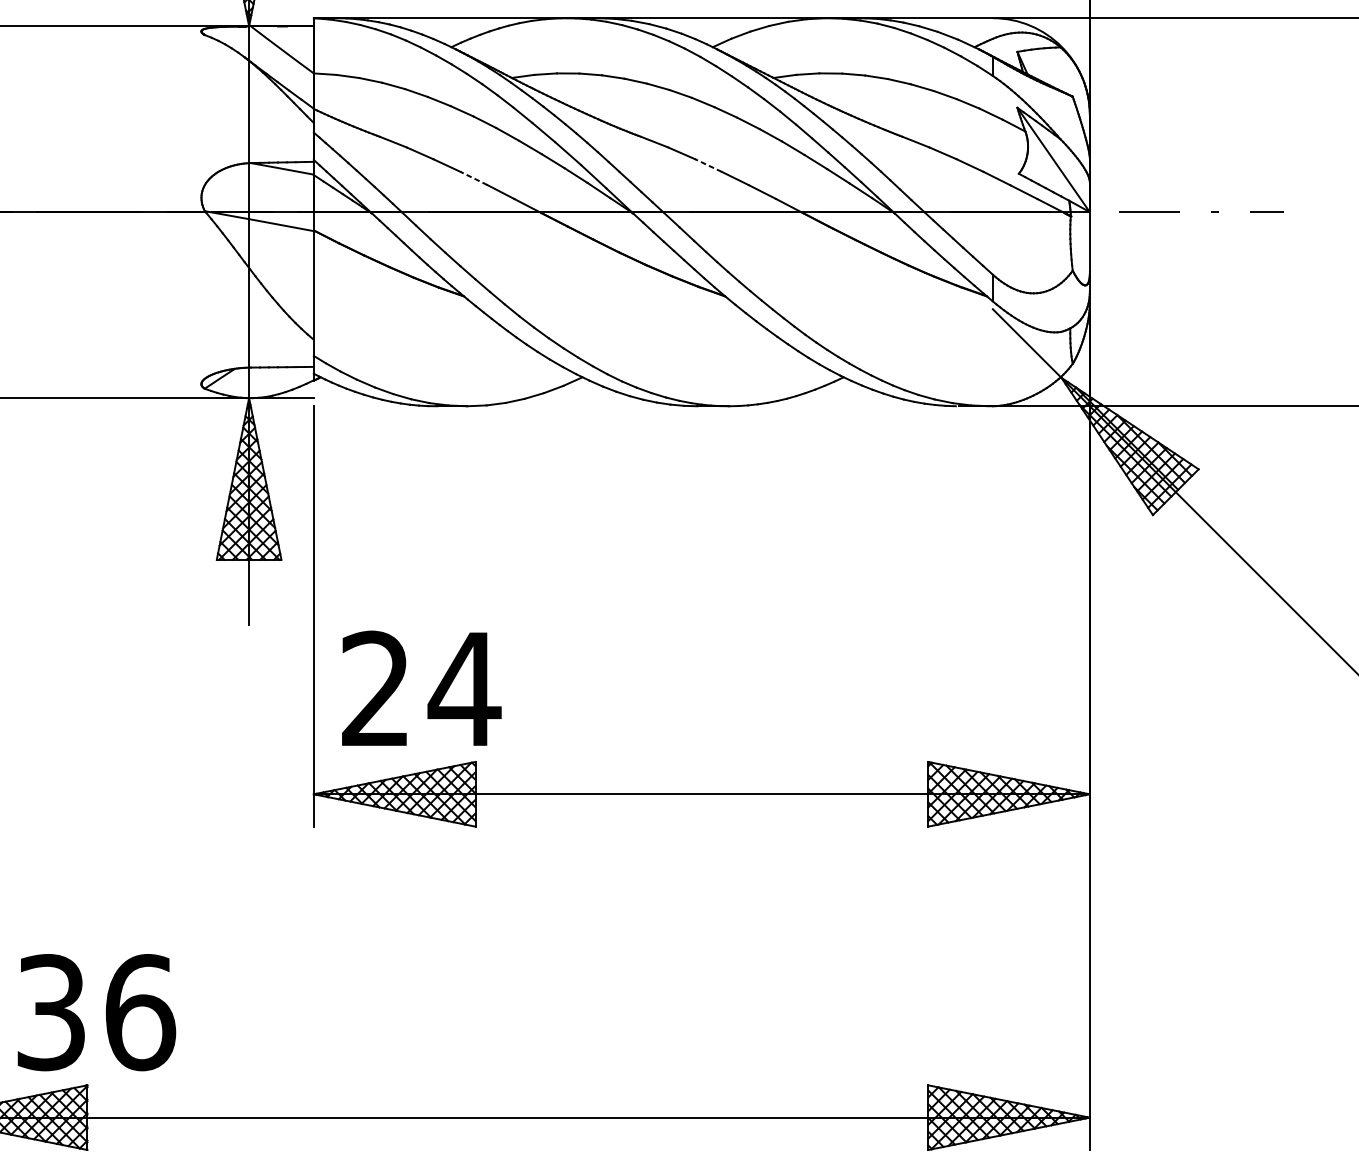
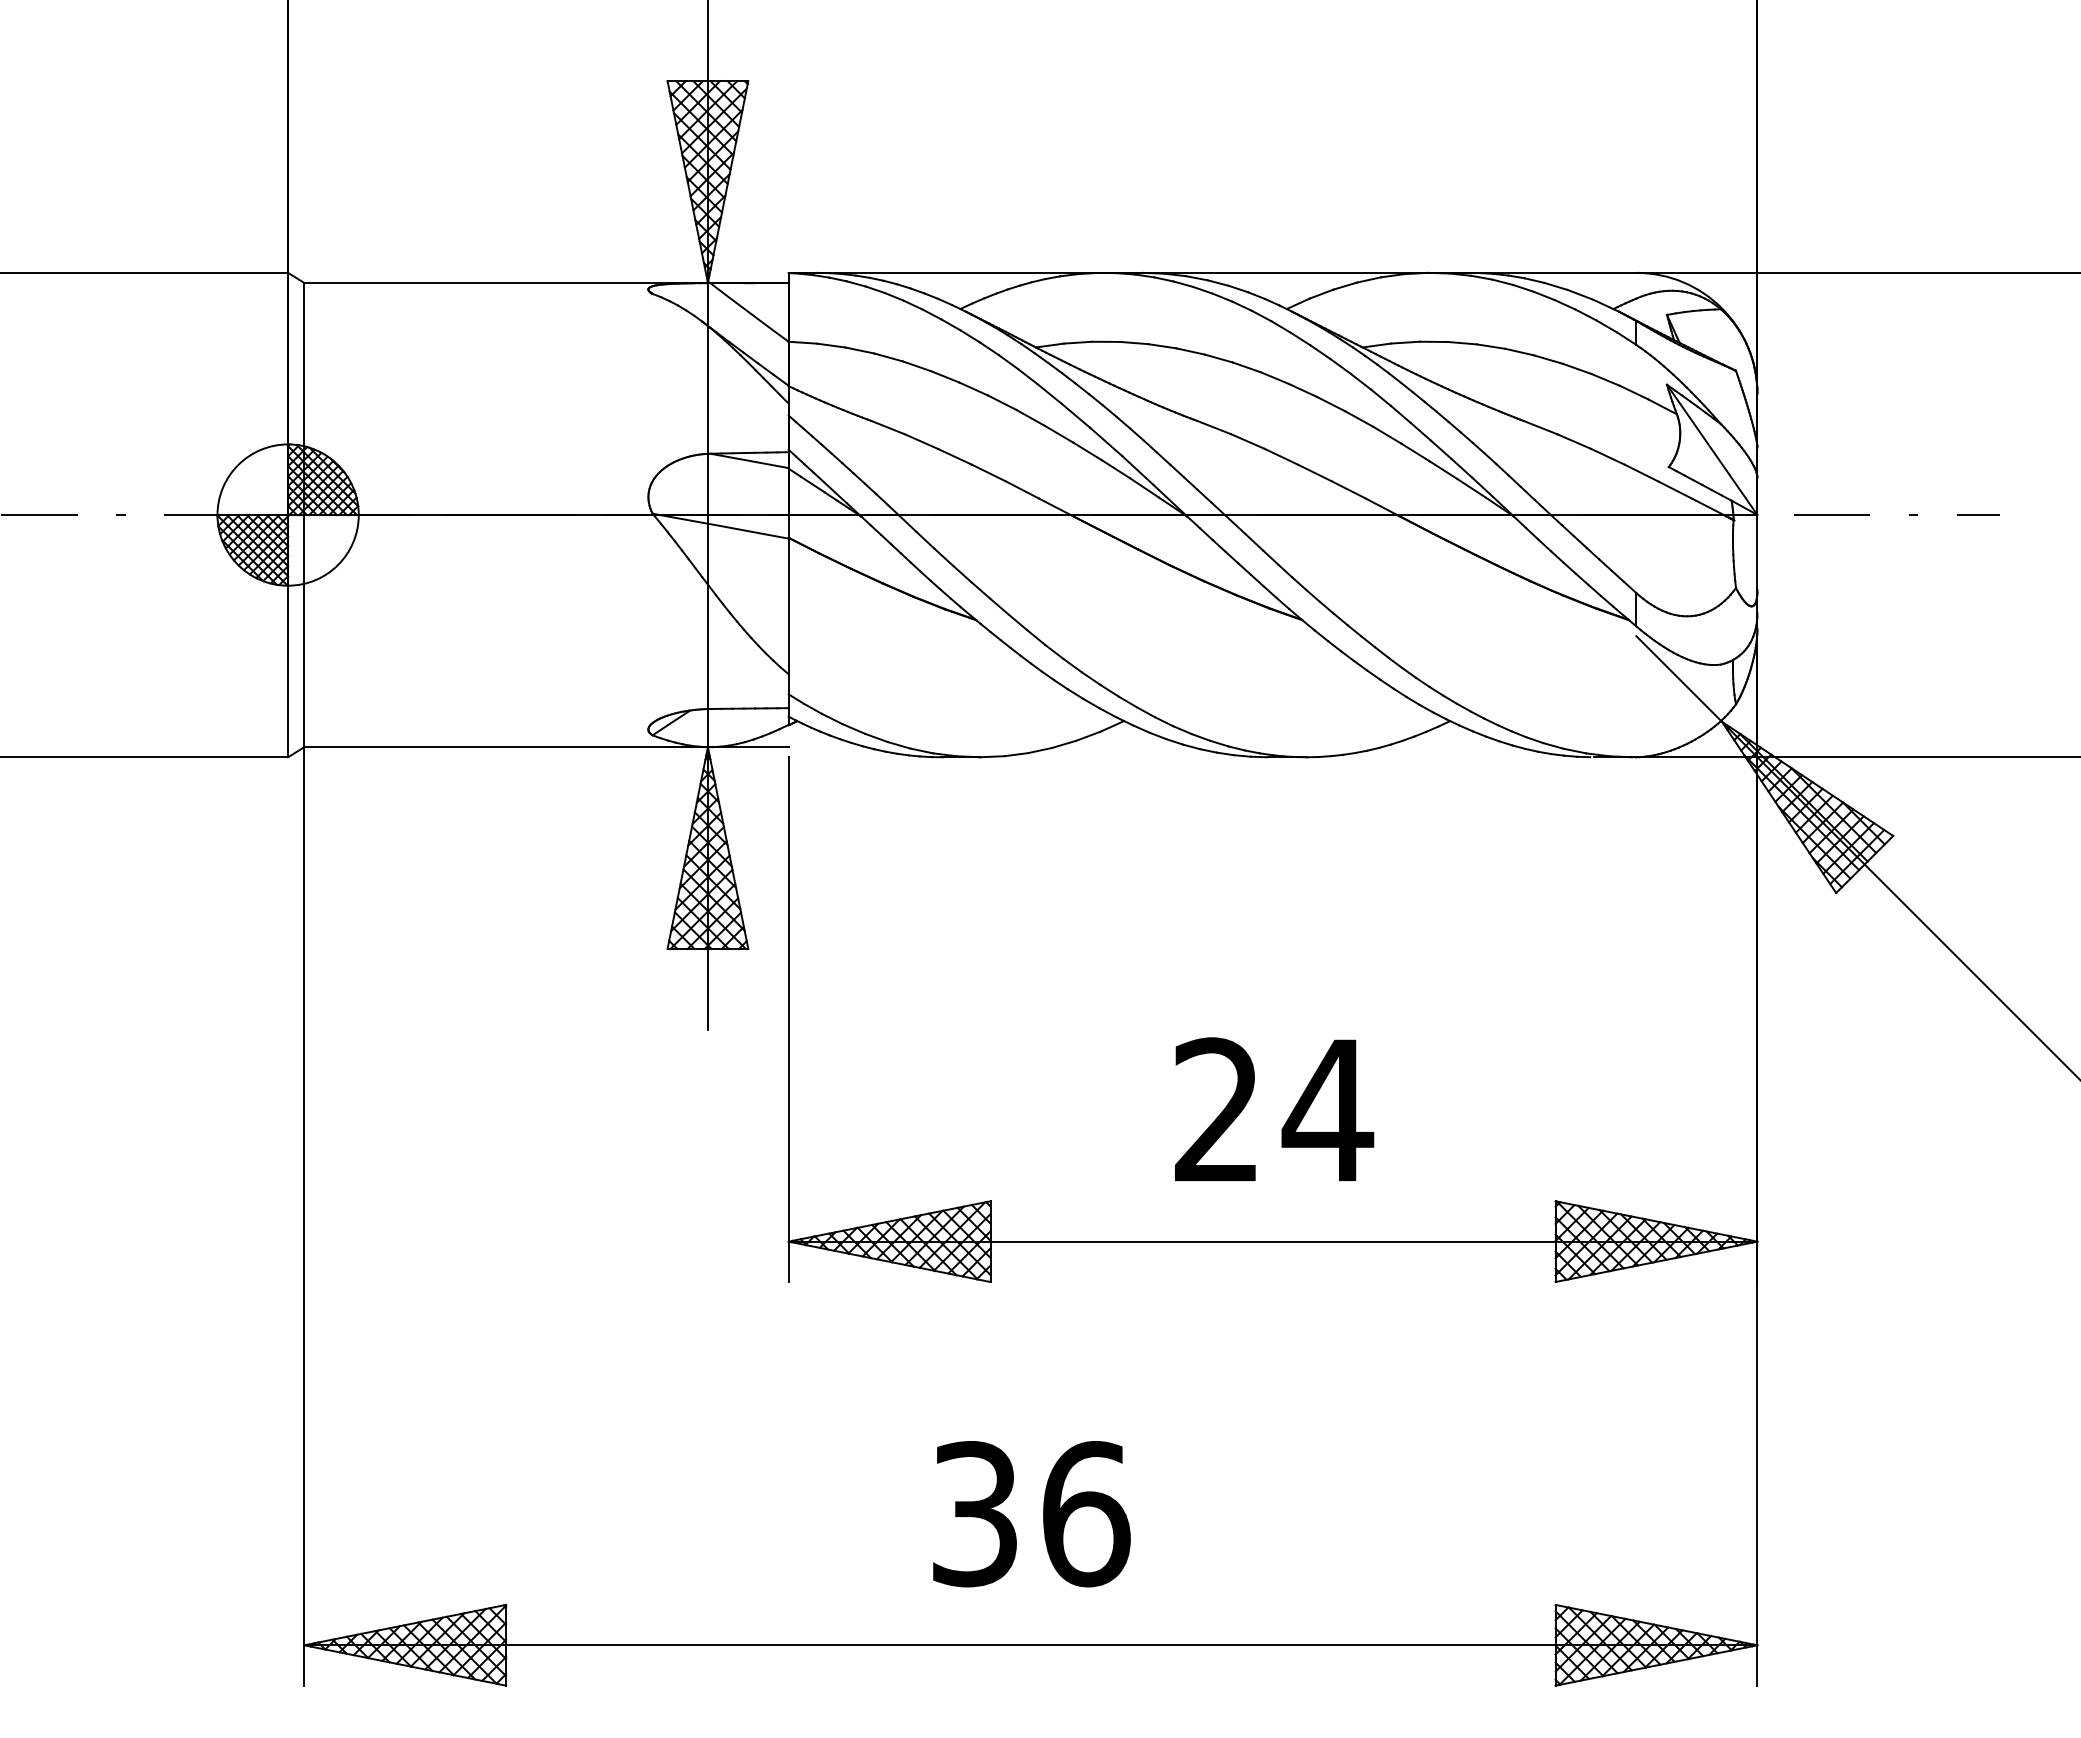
line: (708, 165) -> (1281, 456), dashed -> solid
line: (473, 178) -> (988, 472), dashed -> solid
text: (421, 687) -> (1274, 1108), moved
text: (96, 1012) -> (1031, 1514), moved

